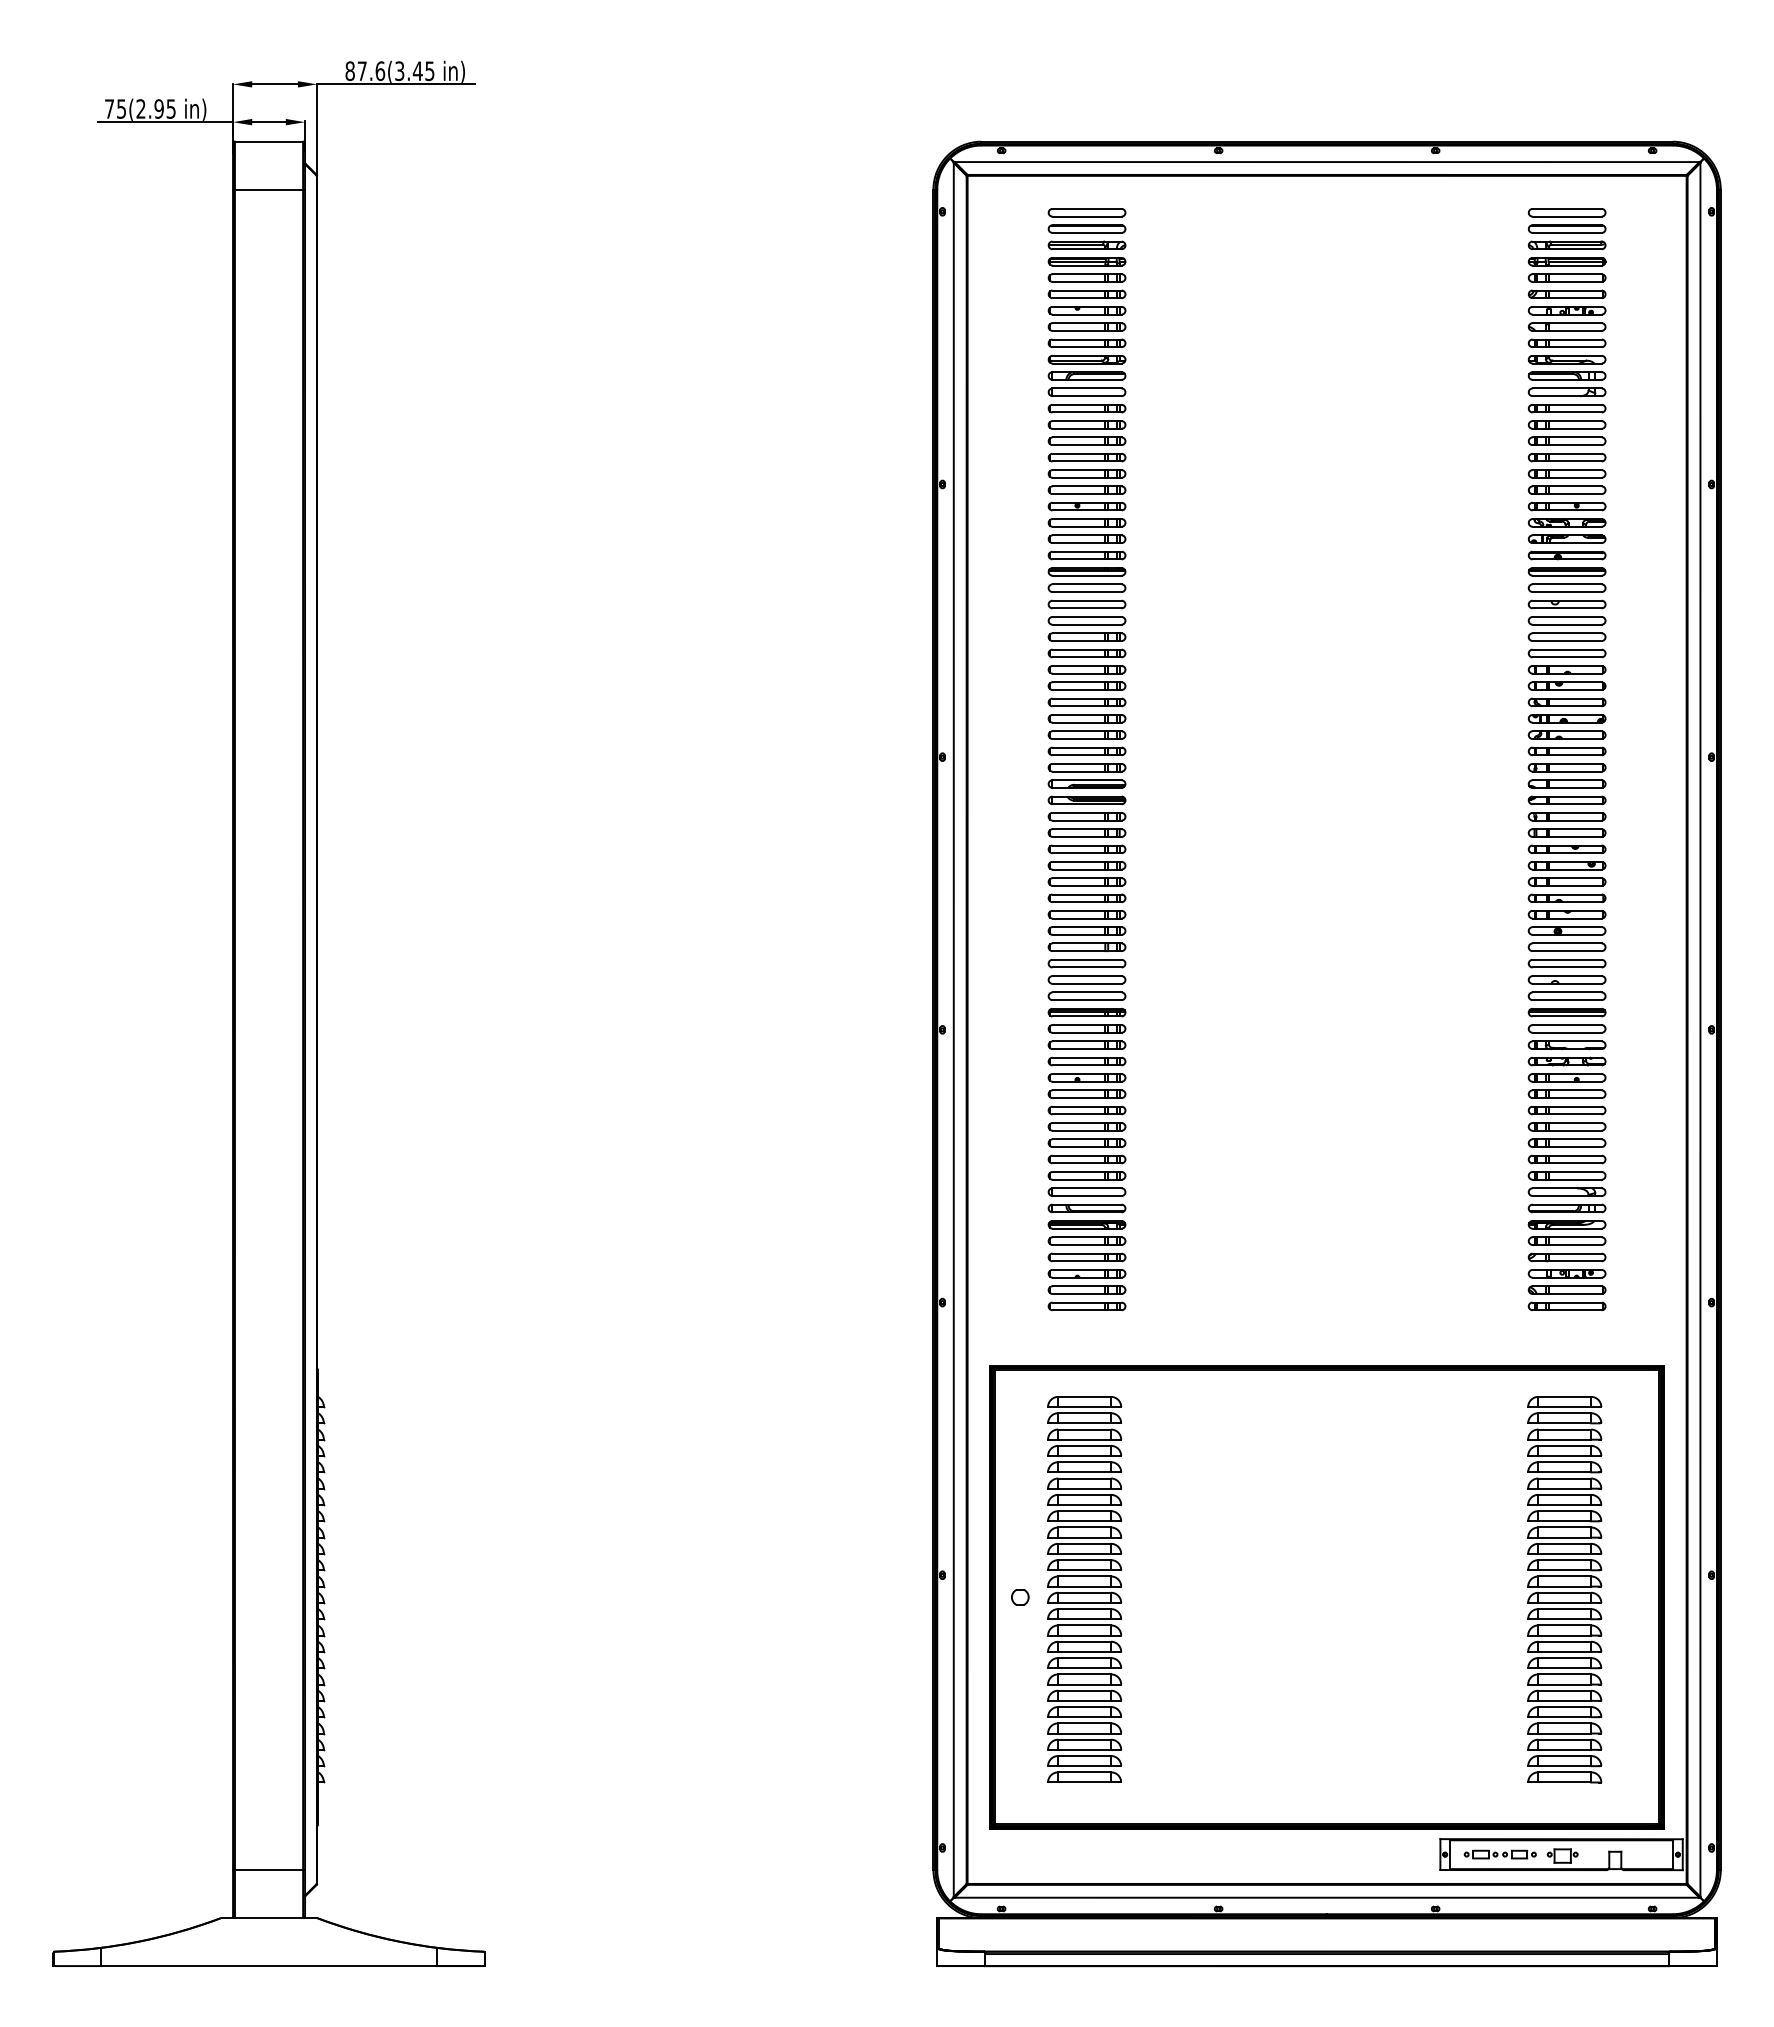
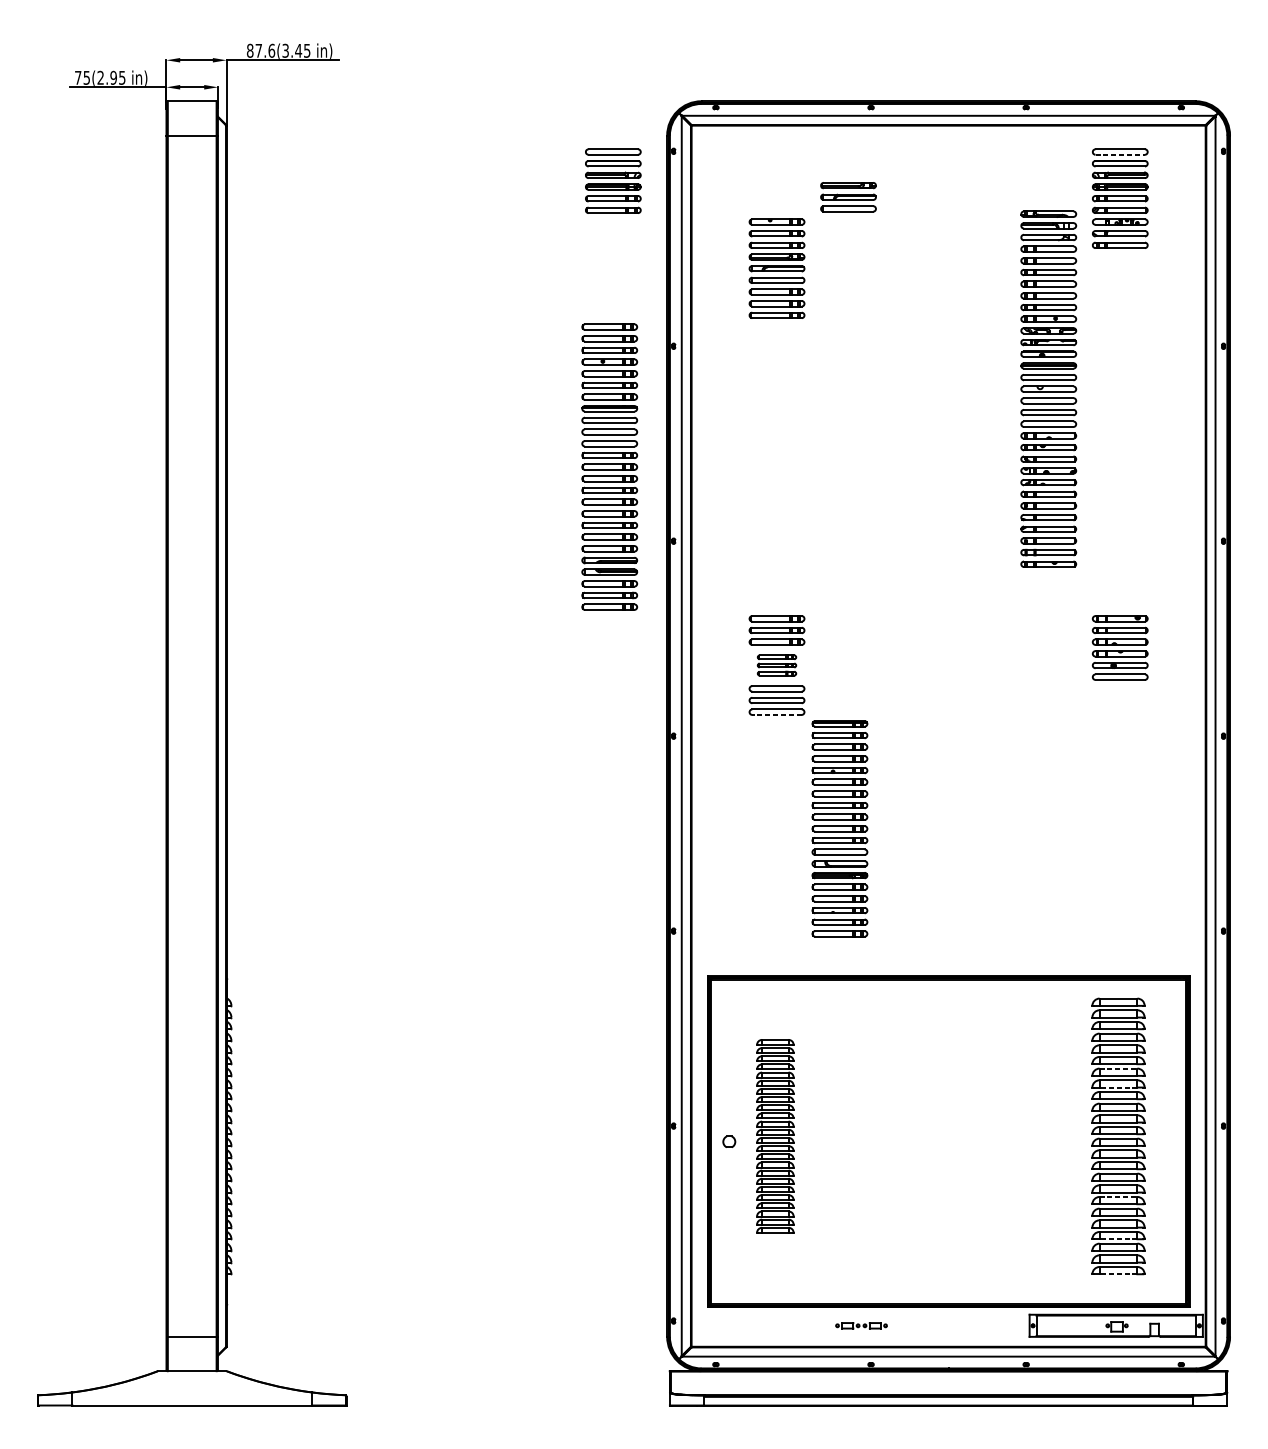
line: (1567, 216) -> (1120, 154), solid -> dashed
part: (1086, 253) -> (612, 181), moved
part: (1186, 275) -> (848, 196), added
part: (1566, 604) -> (1048, 389), moved
part: (1086, 653) -> (609, 467), moved
part: (1086, 930) -> (776, 665), size x0.7
line: (1087, 1000) -> (777, 715), solid -> dashed
part: (1566, 1135) -> (1119, 811), removed
part: (1086, 1159) -> (839, 828), moved
line: (1565, 1494) -> (1119, 1068), solid -> dashed
line: (1564, 1521) -> (1118, 1087), solid -> dashed
part: (1084, 1589) -> (775, 1136), size x0.7
line: (1565, 1674) -> (1119, 1197), solid -> dashed
line: (1564, 1733) -> (1118, 1239), solid -> dashed
line: (1564, 1782) -> (1118, 1274), solid -> dashed
part: (1499, 1854) -> (860, 1325), moved

